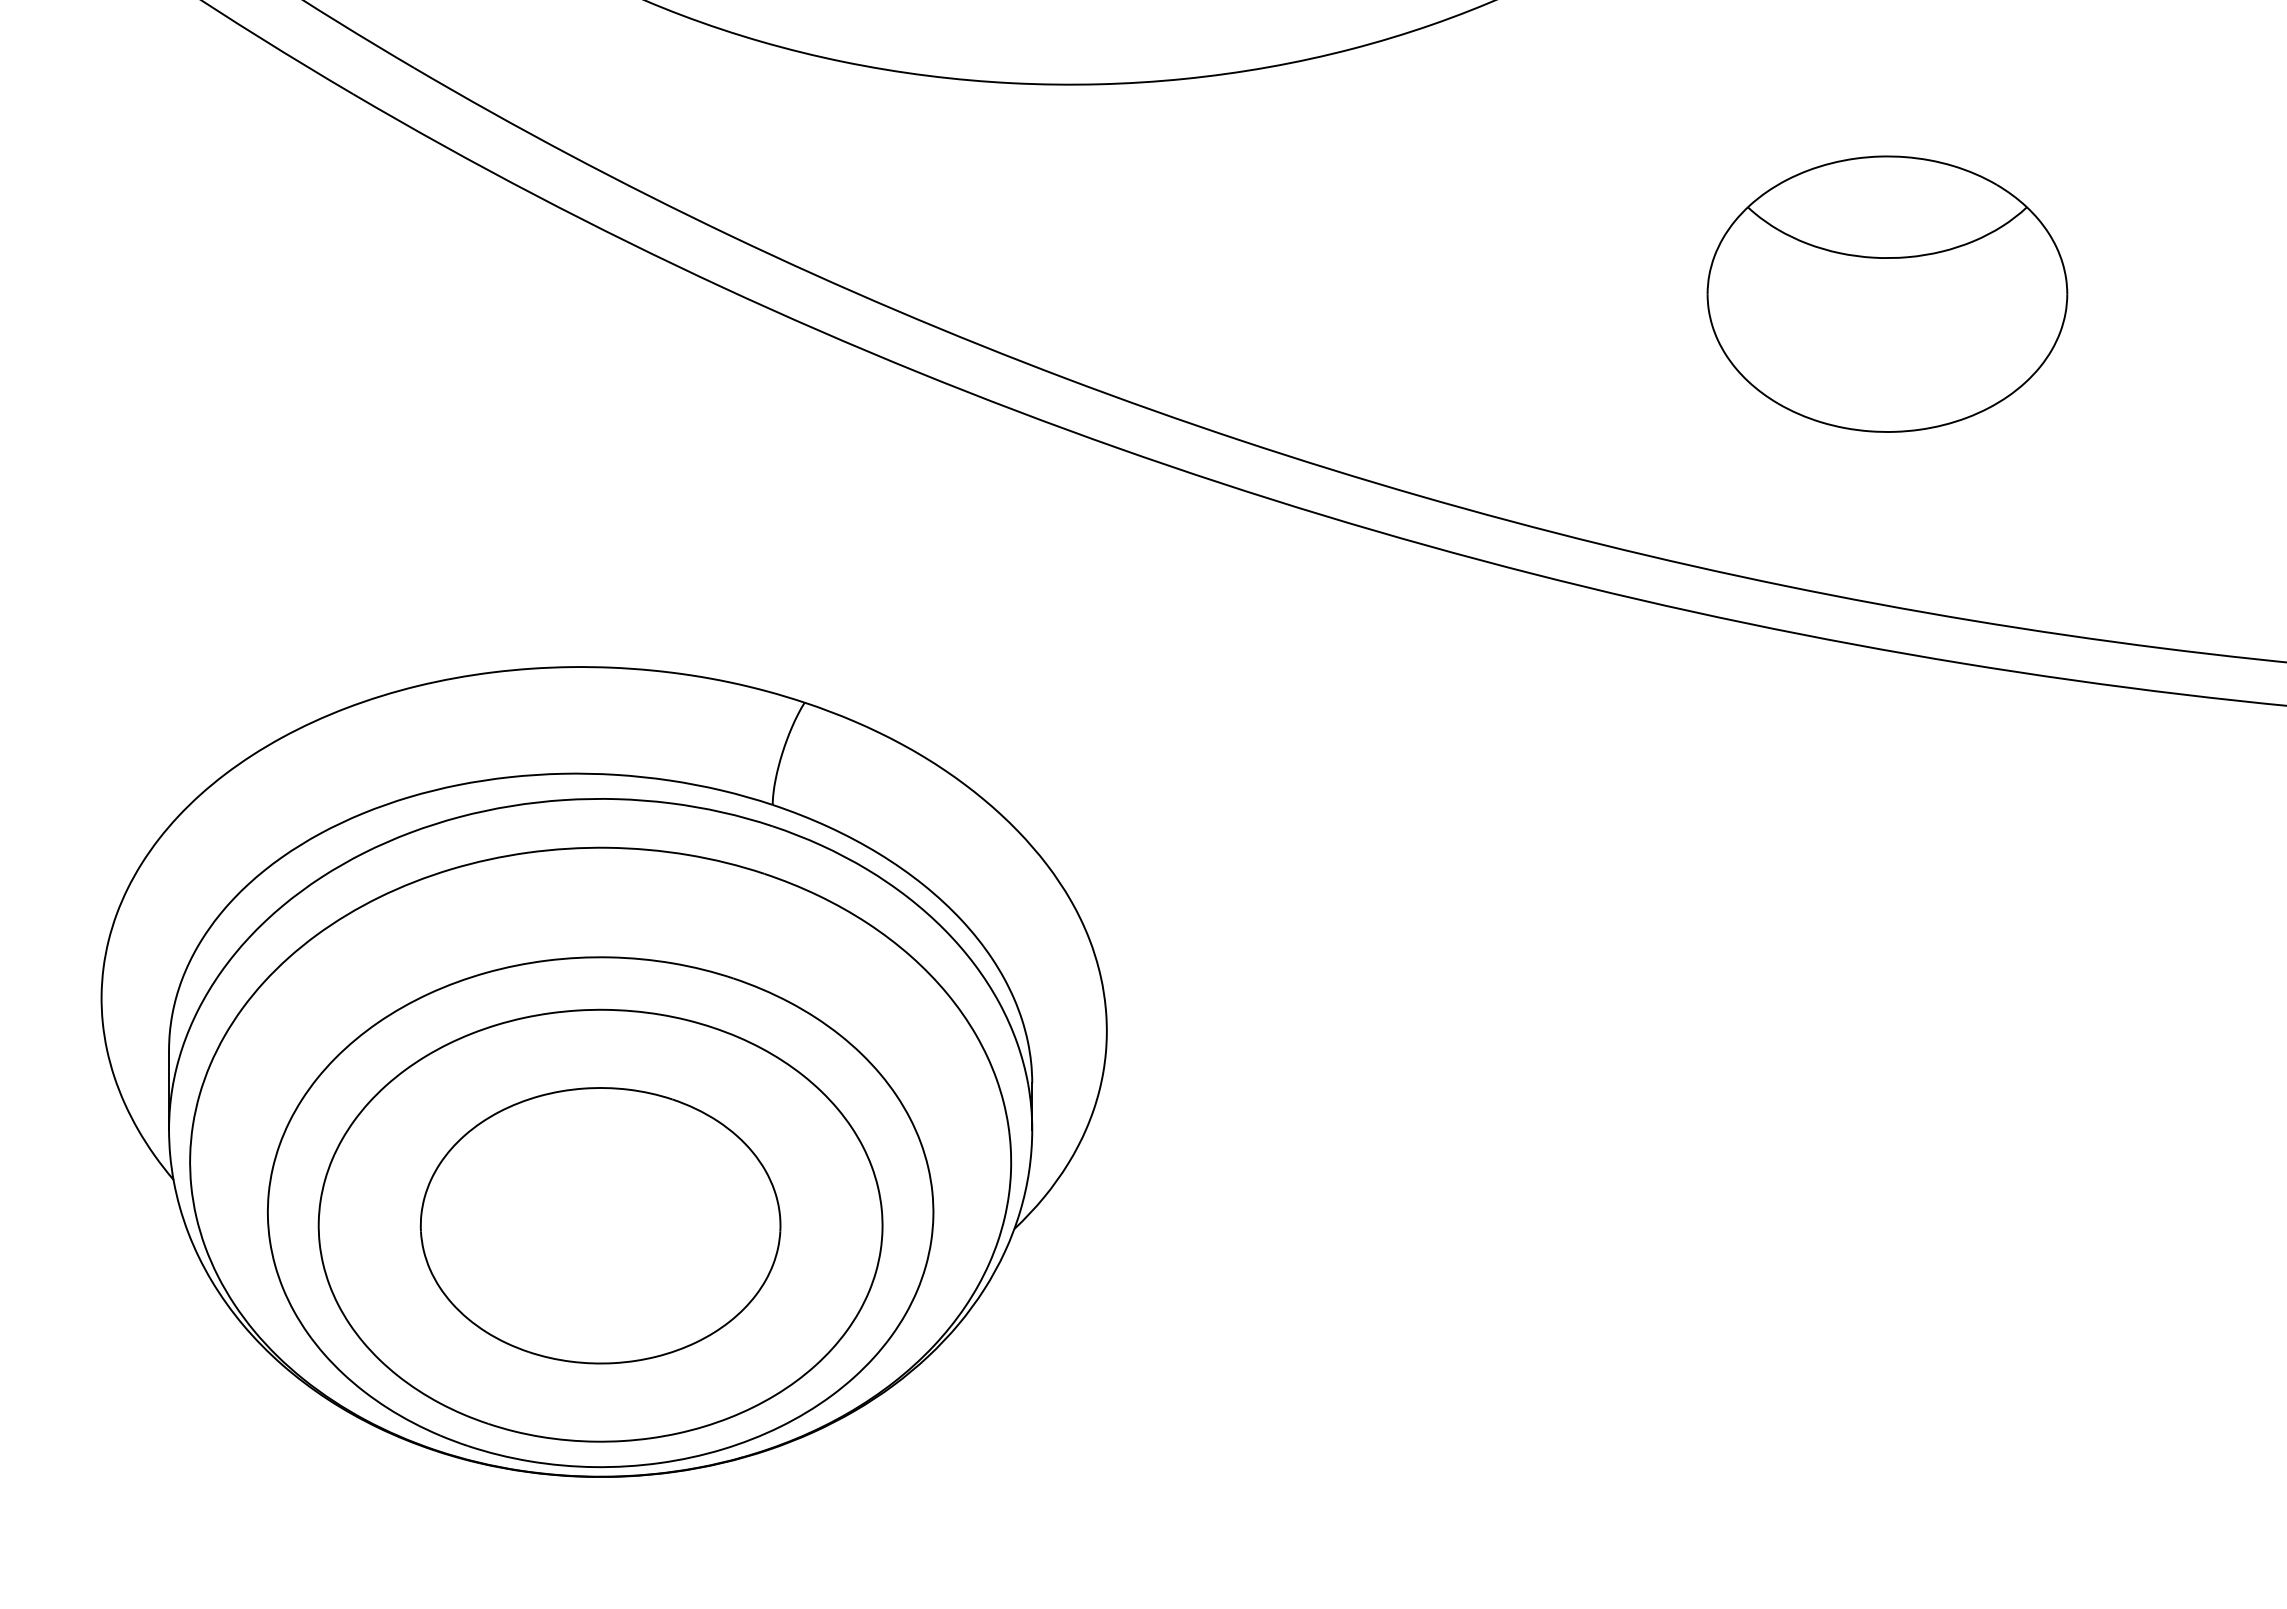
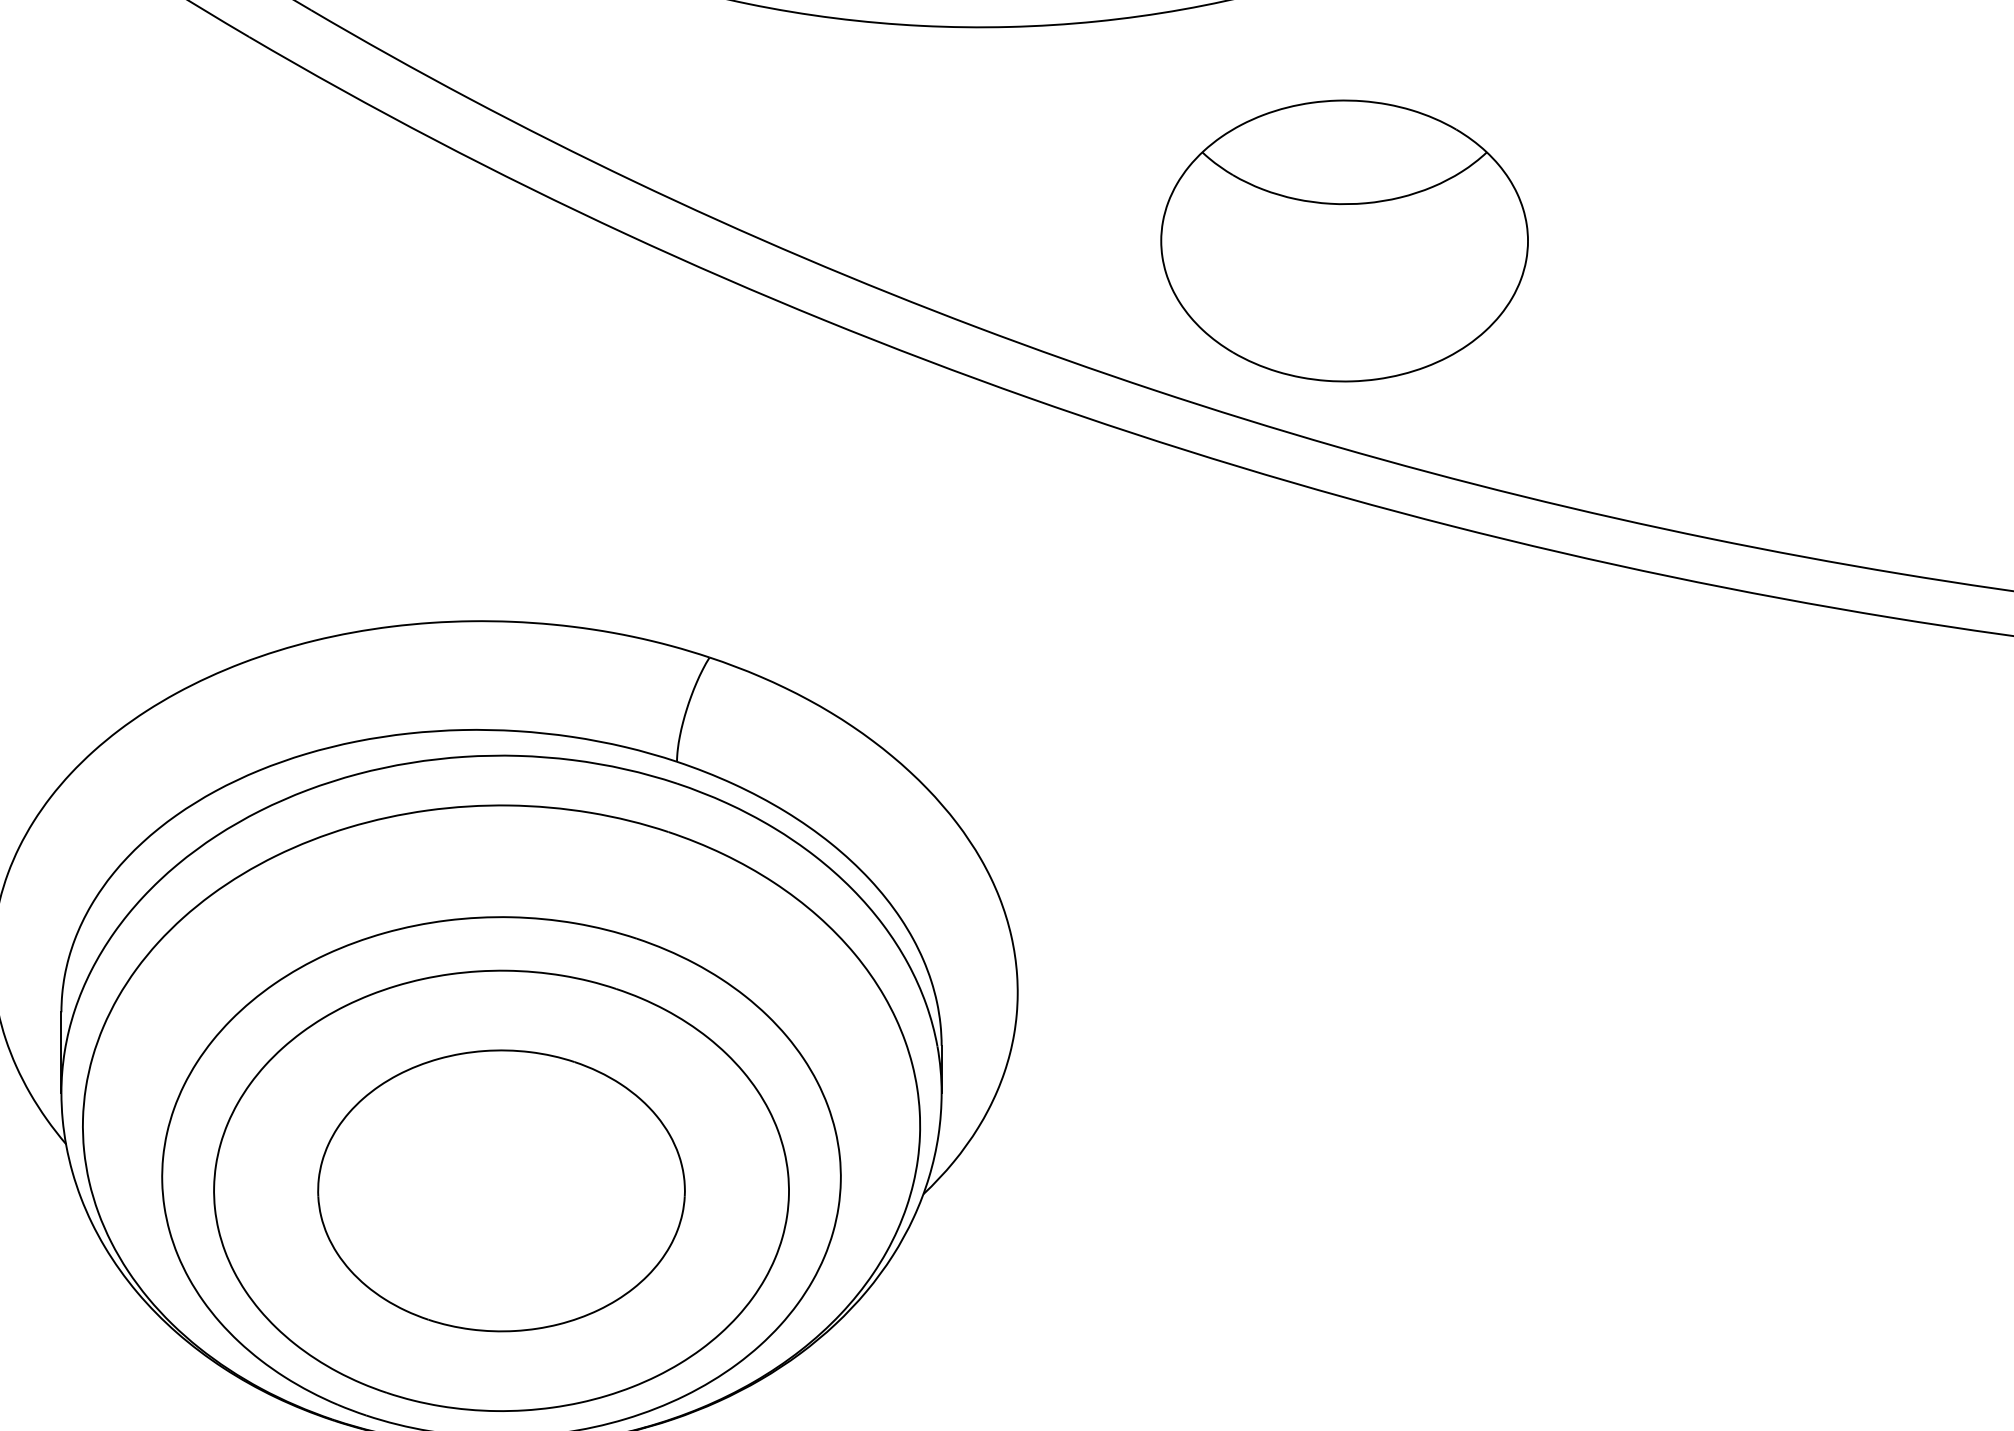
part: (1887, 293) -> (1344, 240), moved

